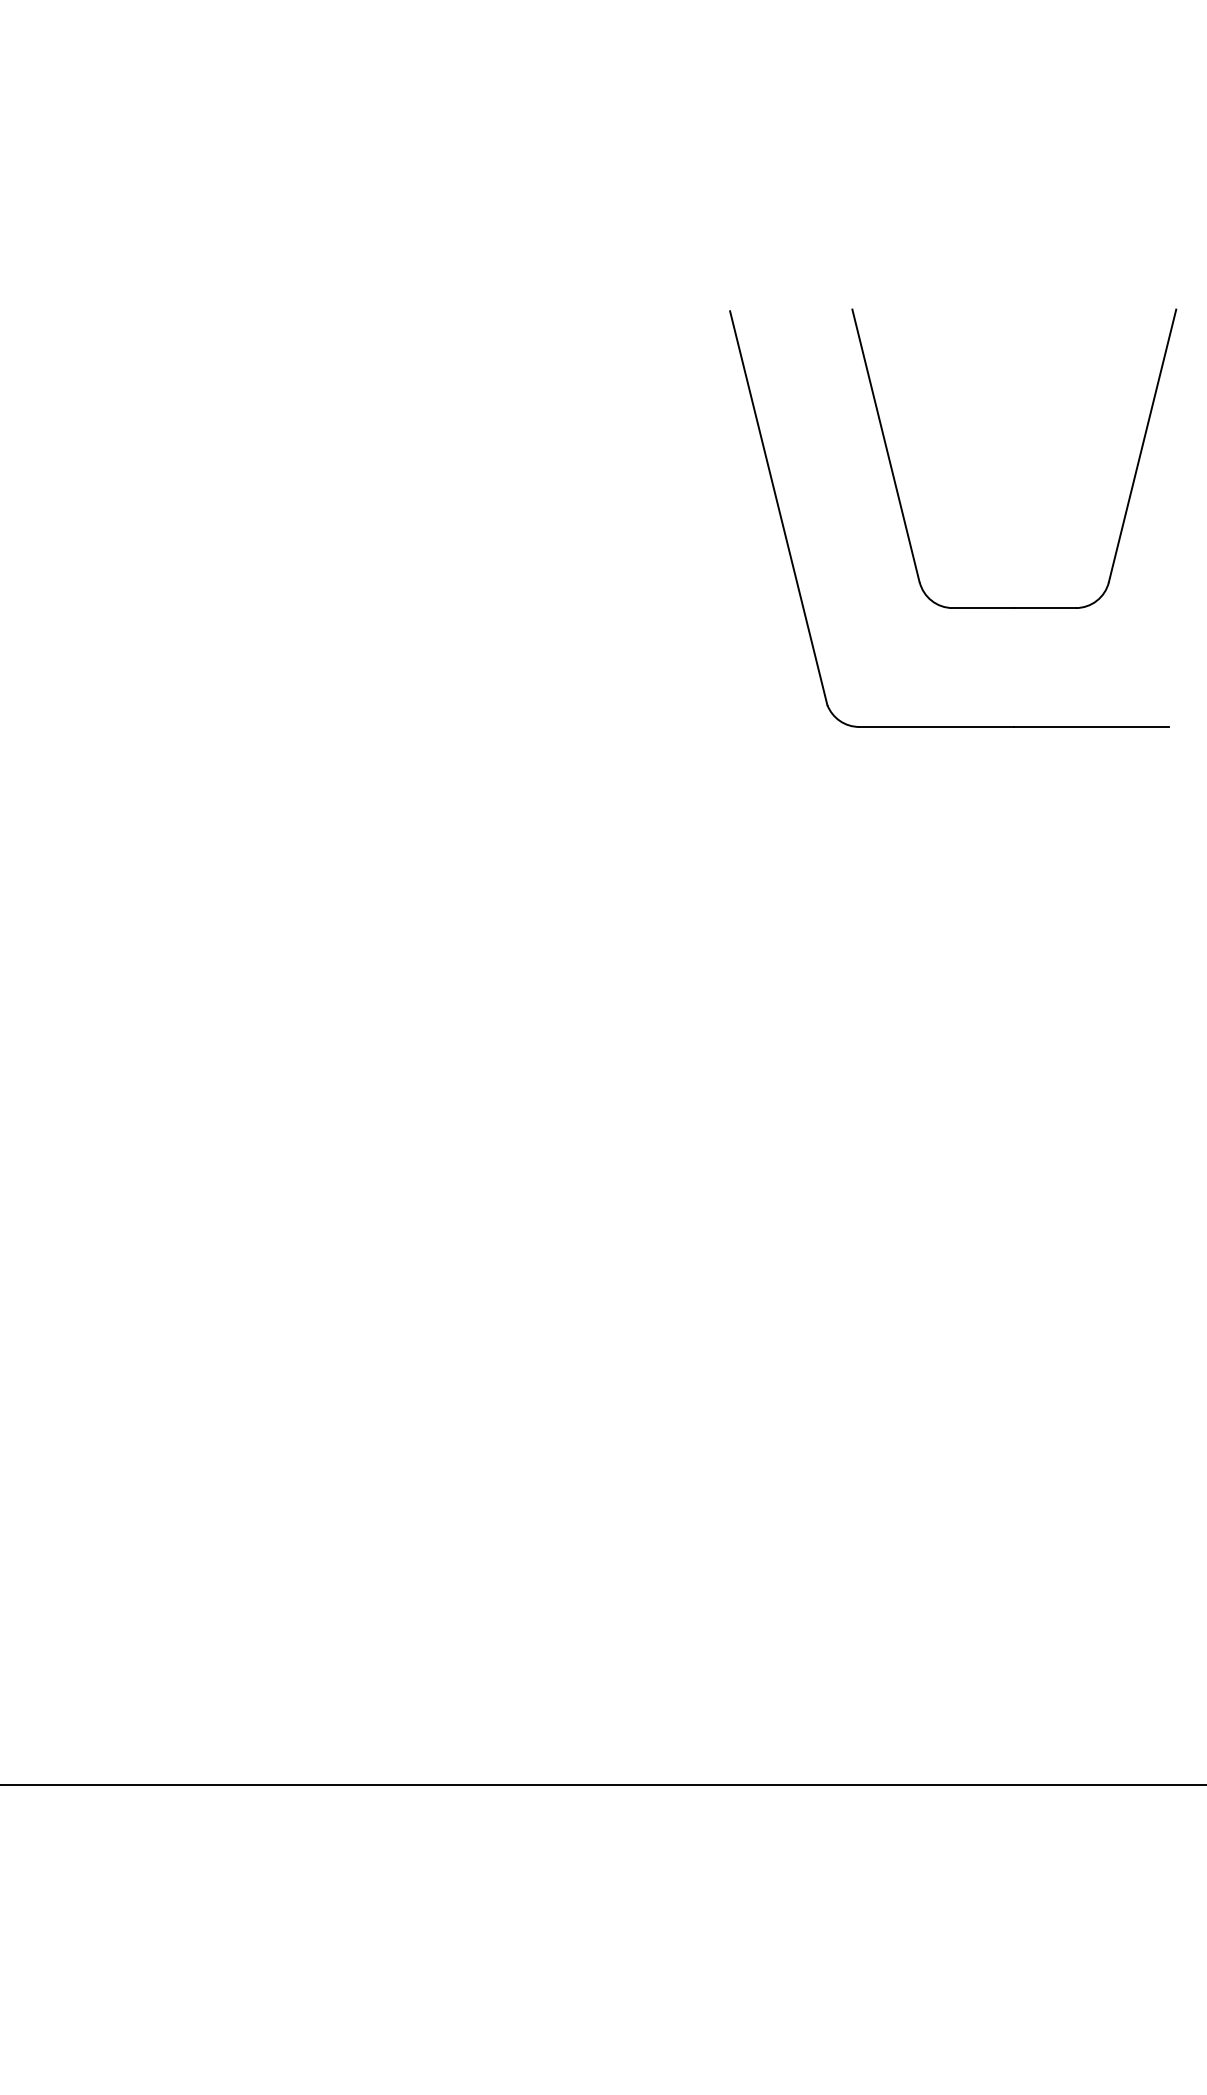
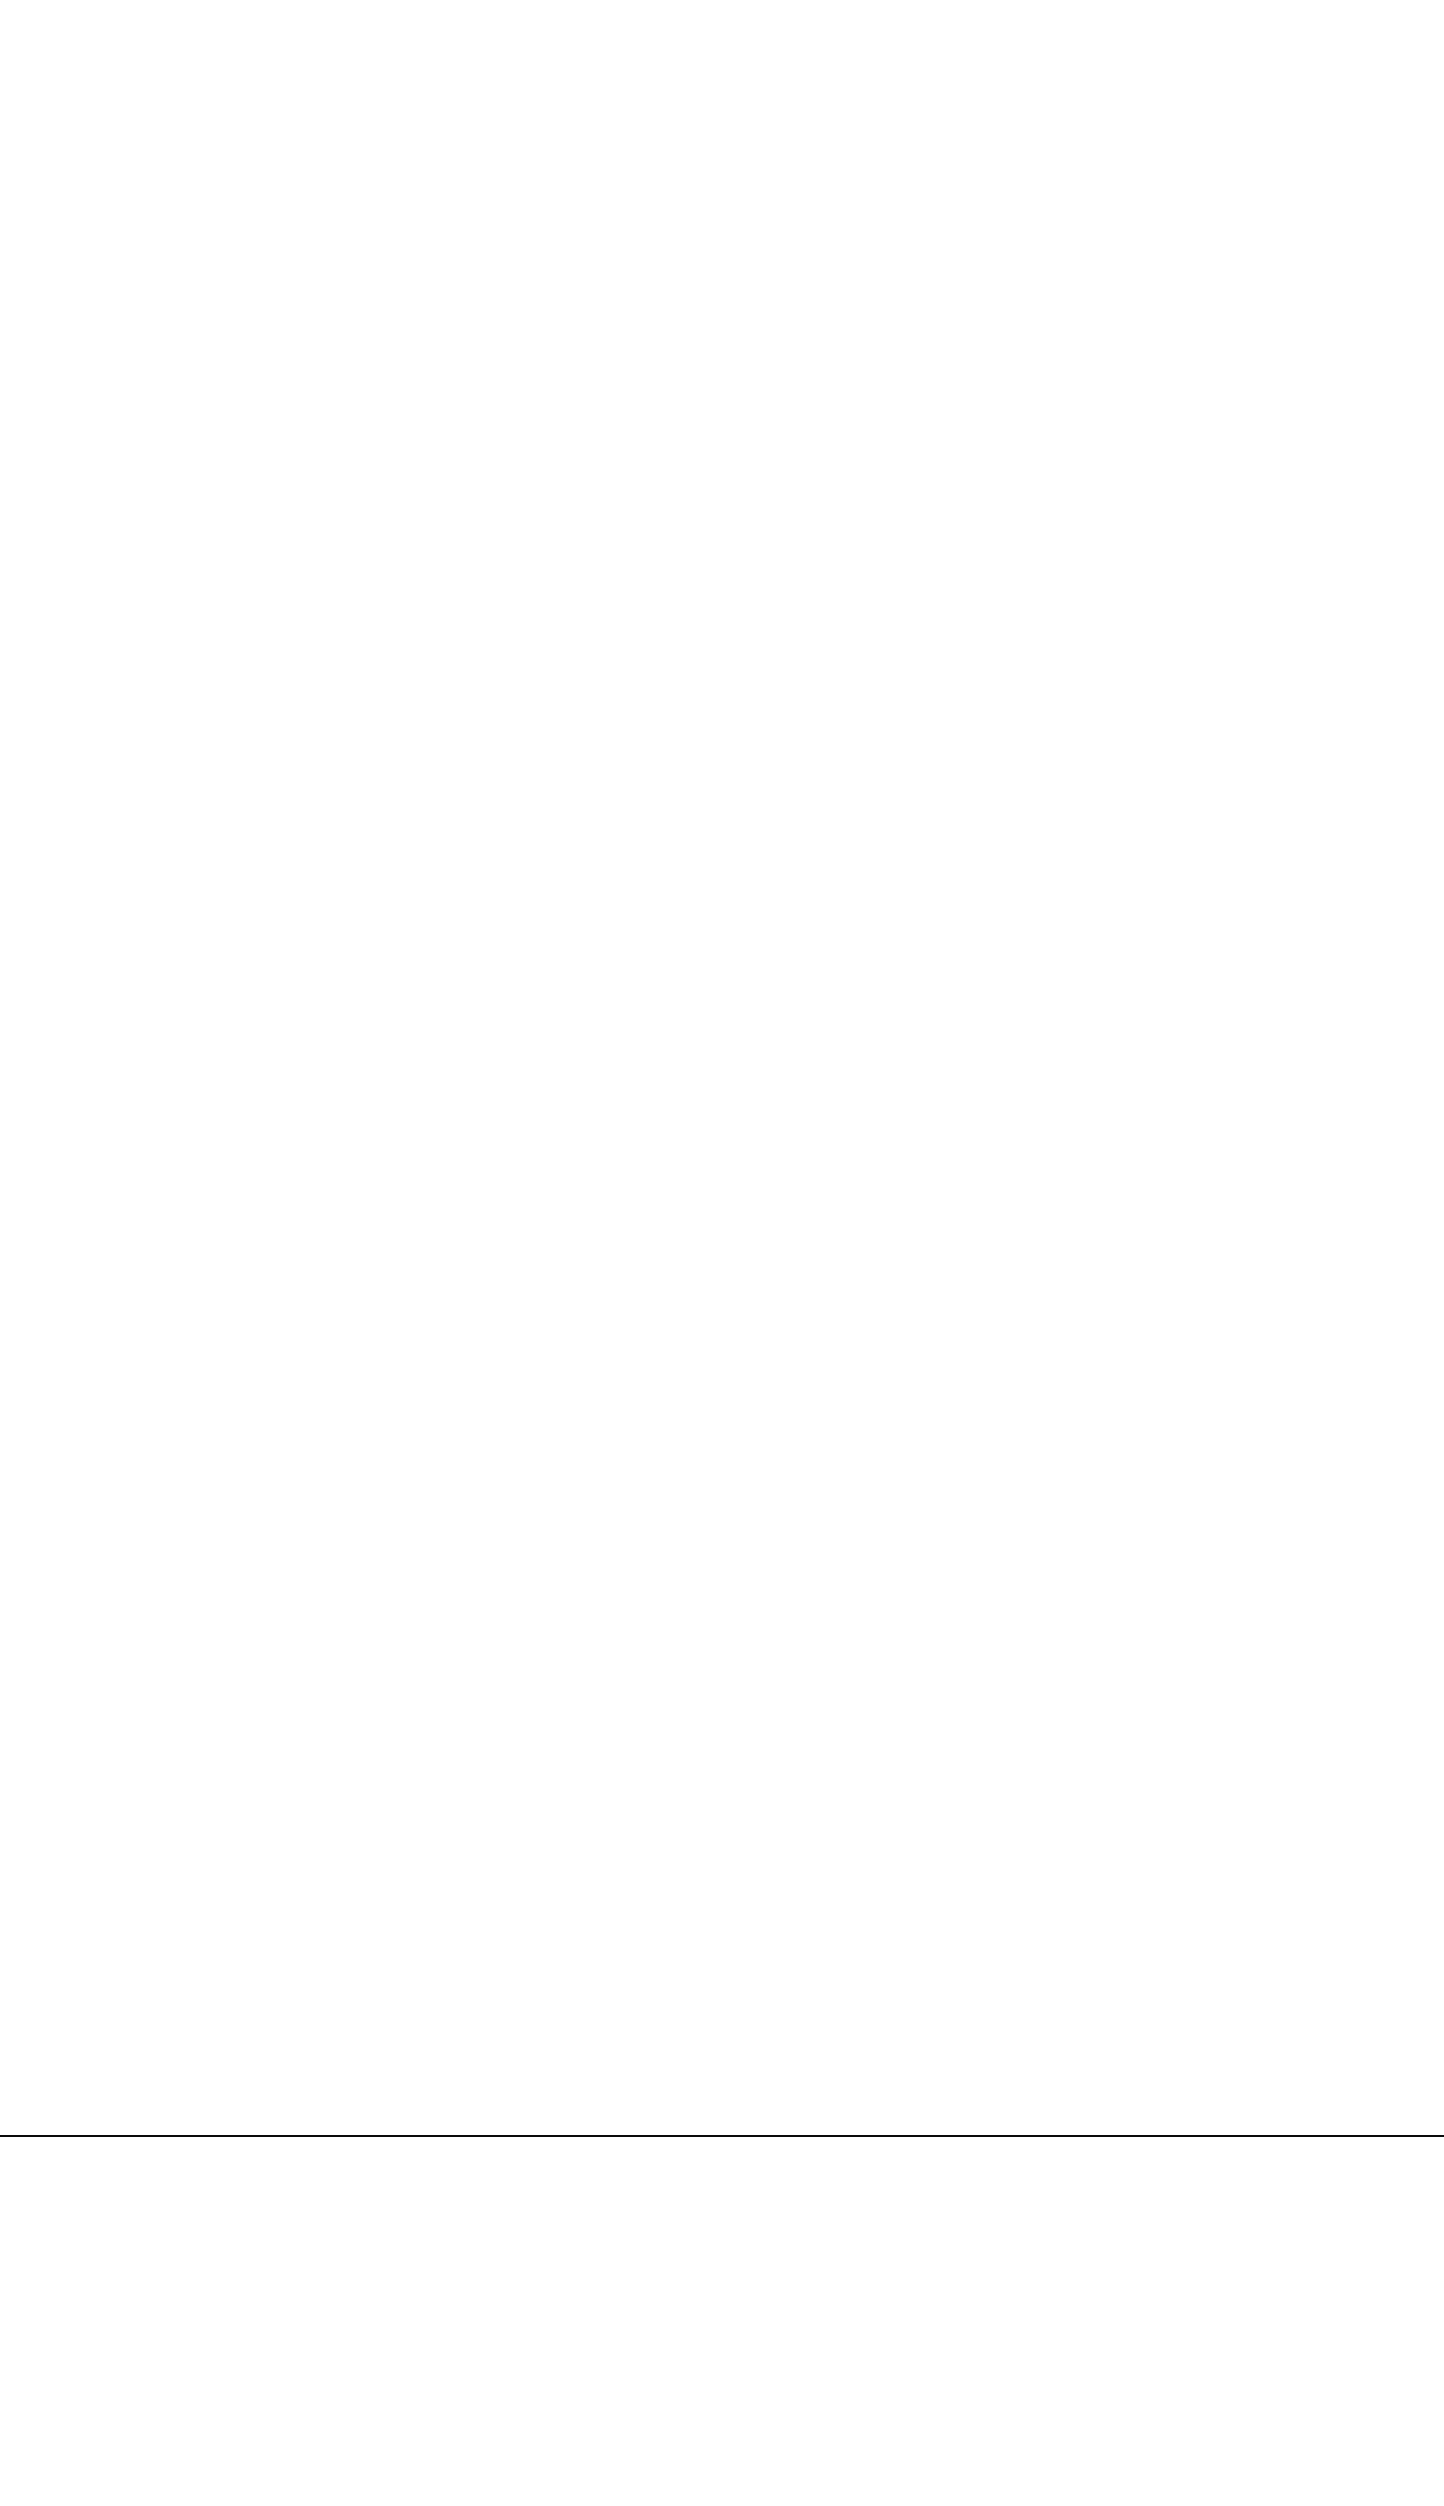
part: (907, 528) -> (1085, 632), removed

